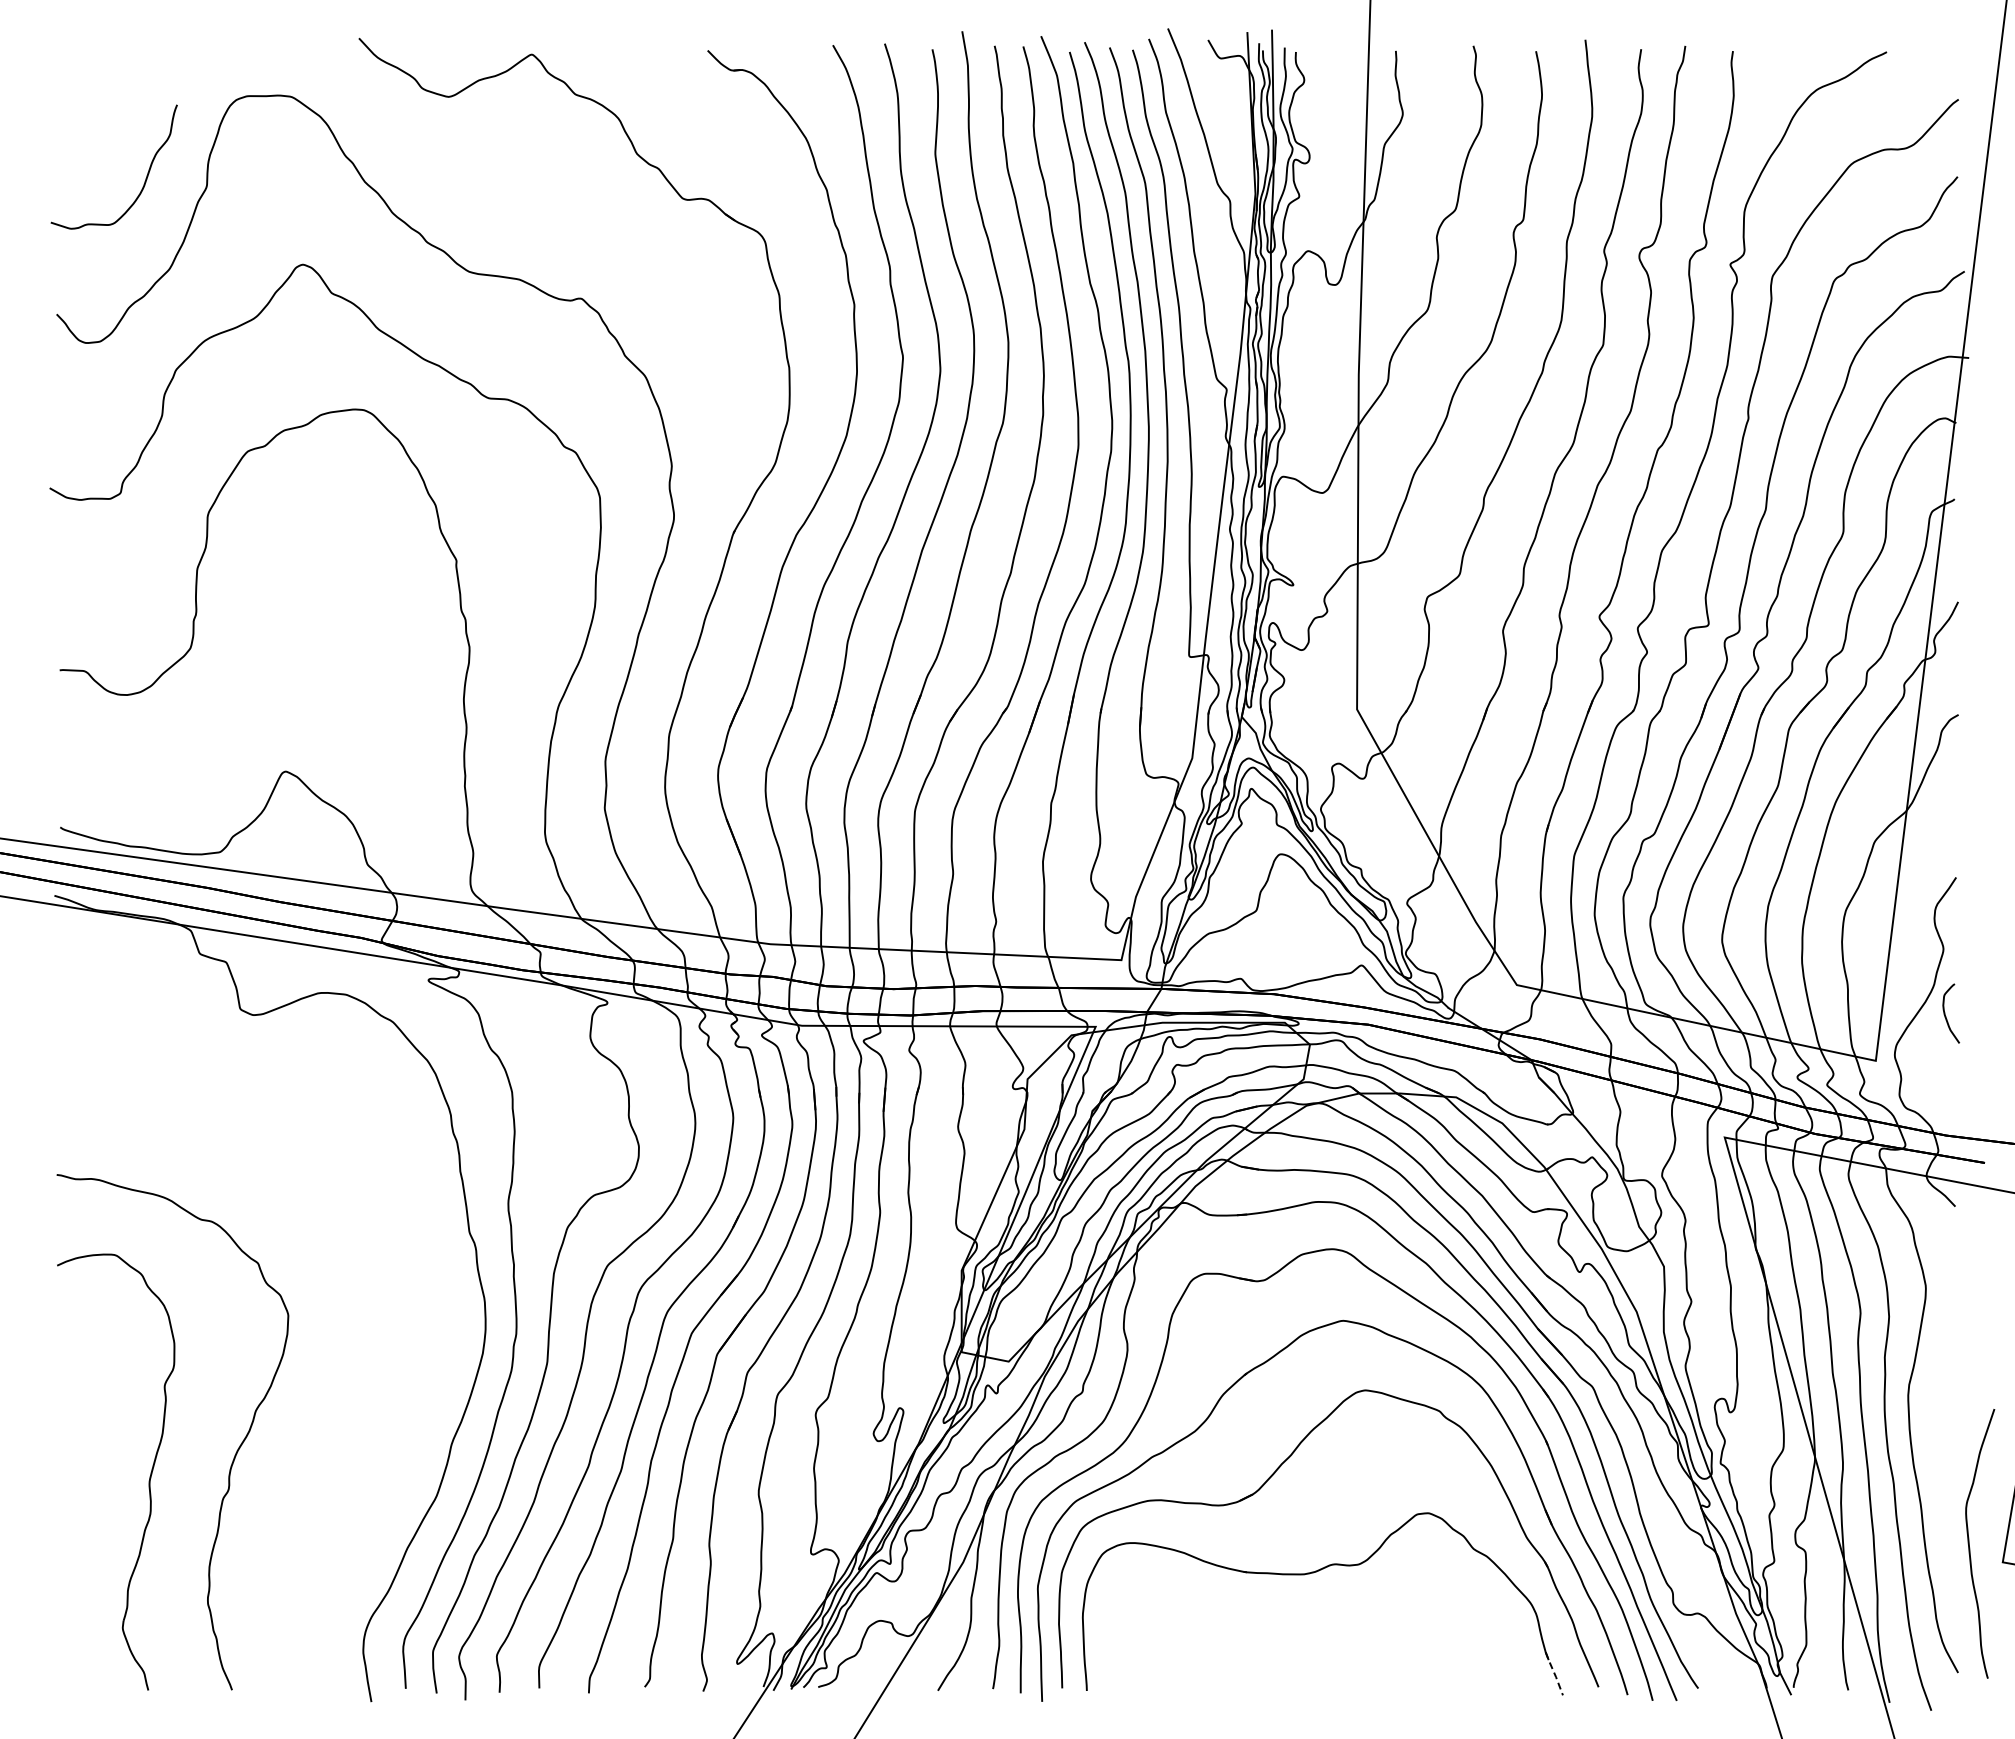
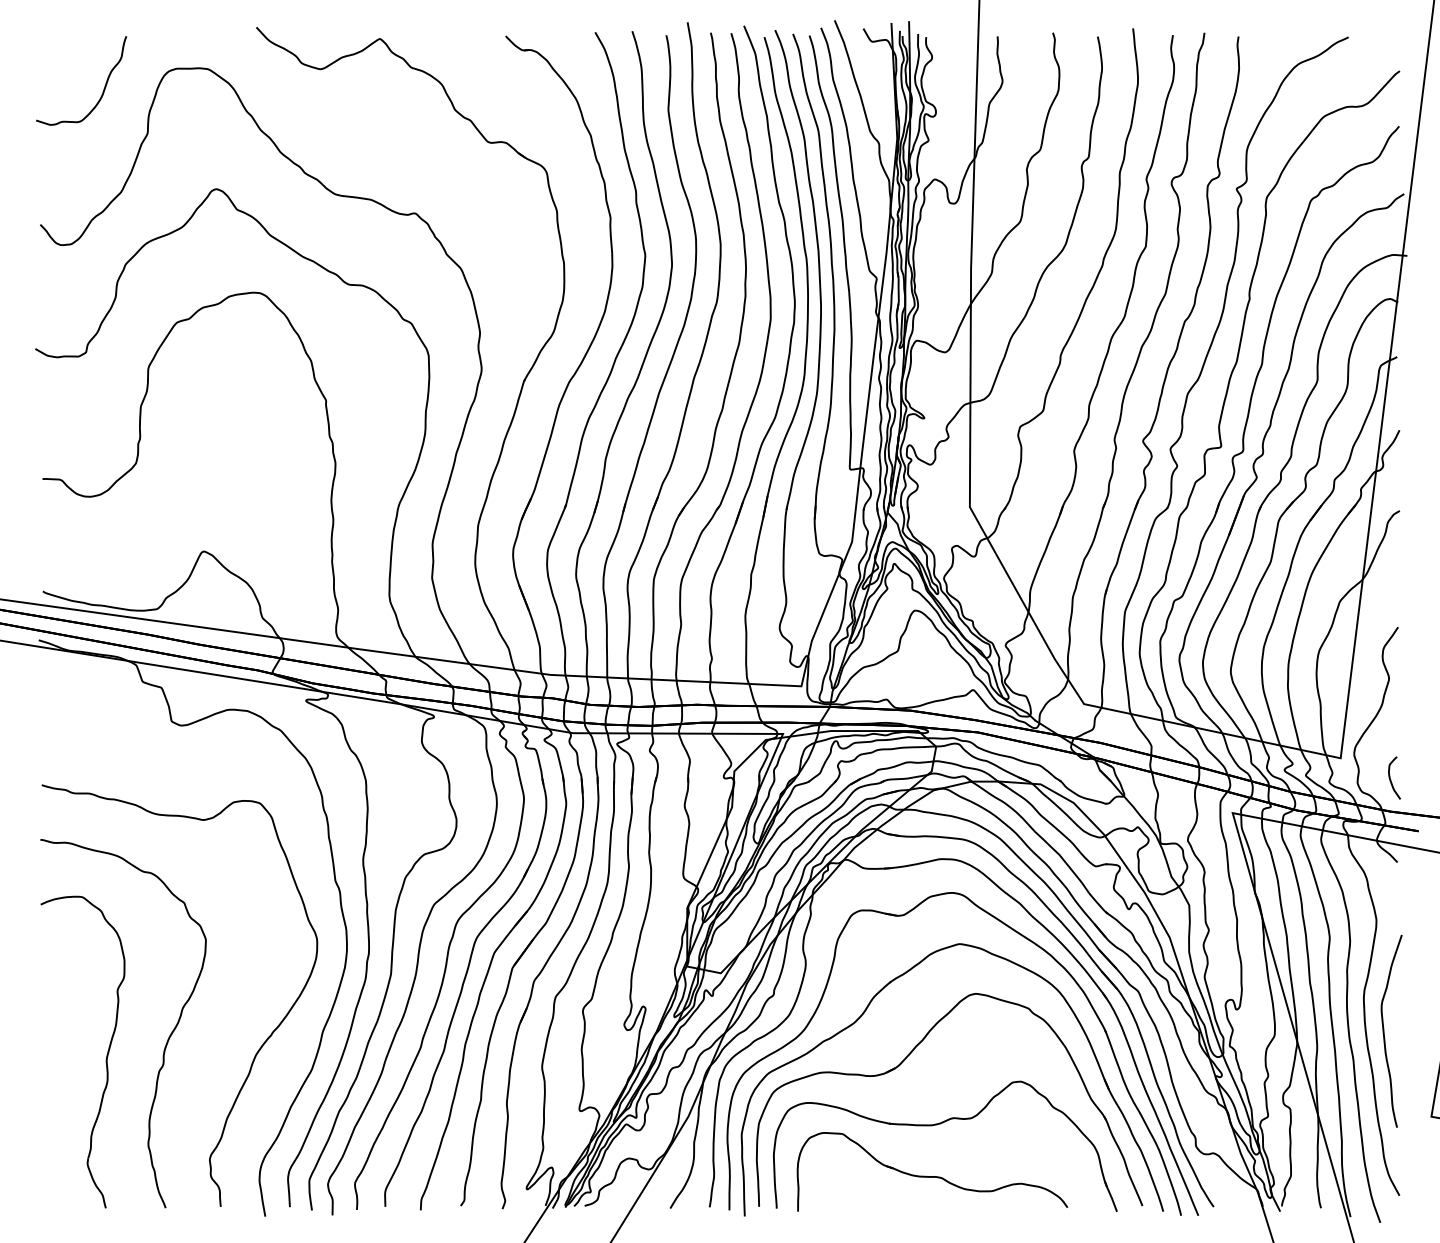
curve: (145, 178) -> (103, 88), moved
curve: (1946, 1016) -> (1391, 780), moved
curve: (363, 1466) -> (259, 1048), added
curve: (1969, 1543) -> (1384, 1031), moved
part: (1304, 1639) -> (932, 1171), added
line: (1554, 1673) -> (1110, 1196), dashed -> solid

